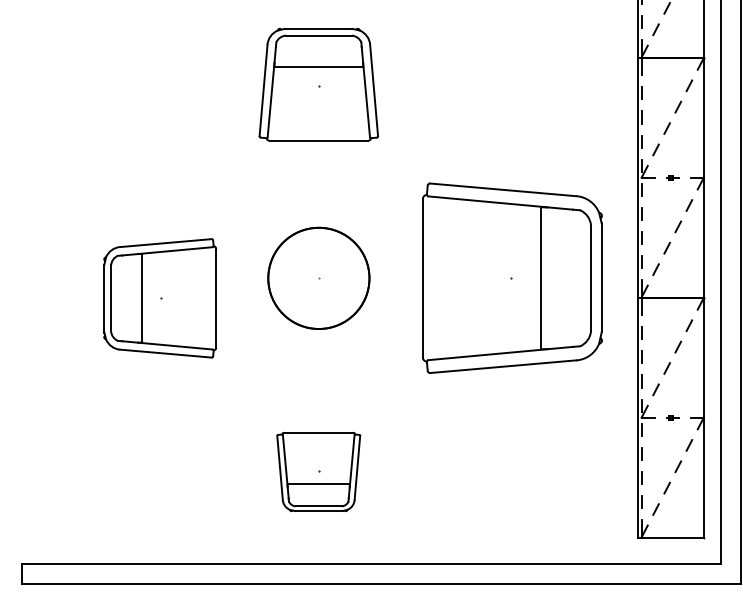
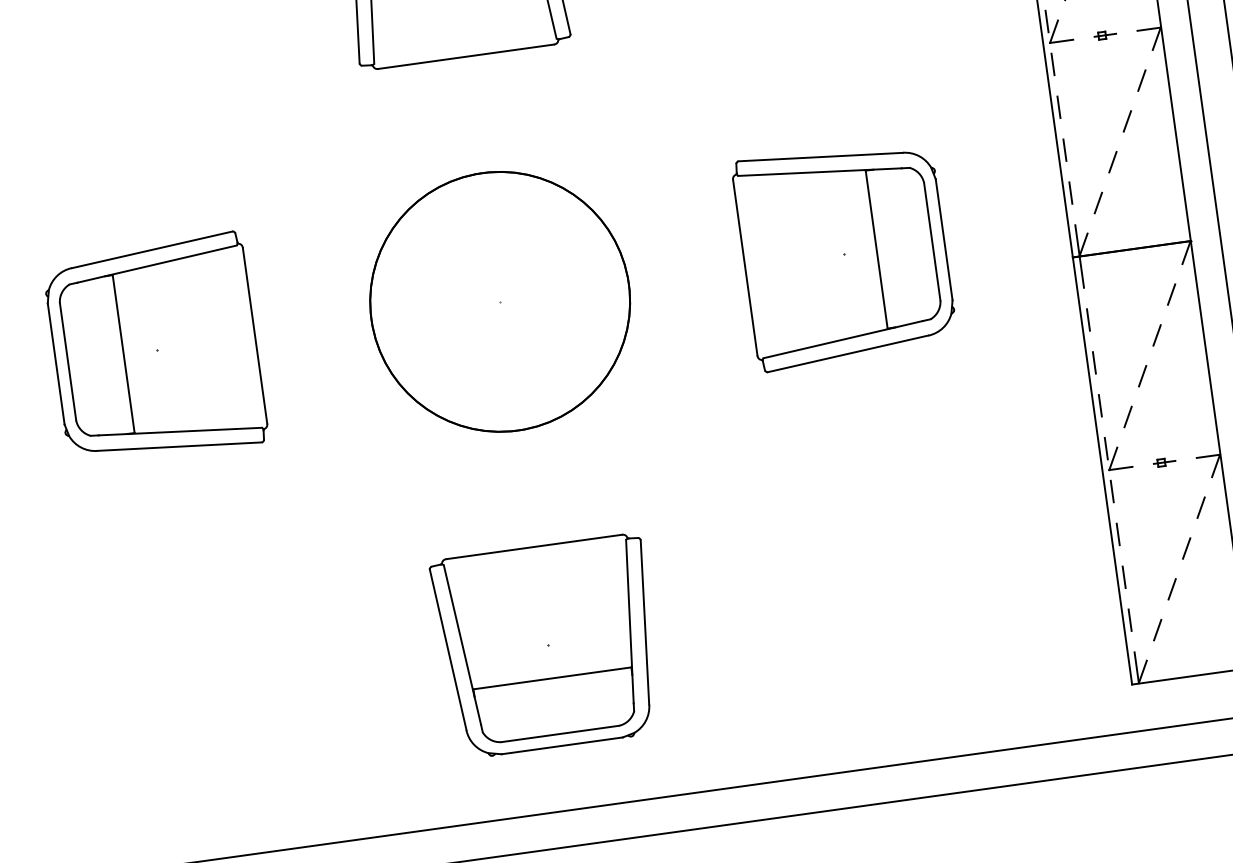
part: (318, 278) -> (499, 302), size x1.43
part: (512, 278) -> (844, 254), size x0.62
part: (159, 298) -> (154, 350), moved
part: (318, 471) -> (547, 645), size x1.43

